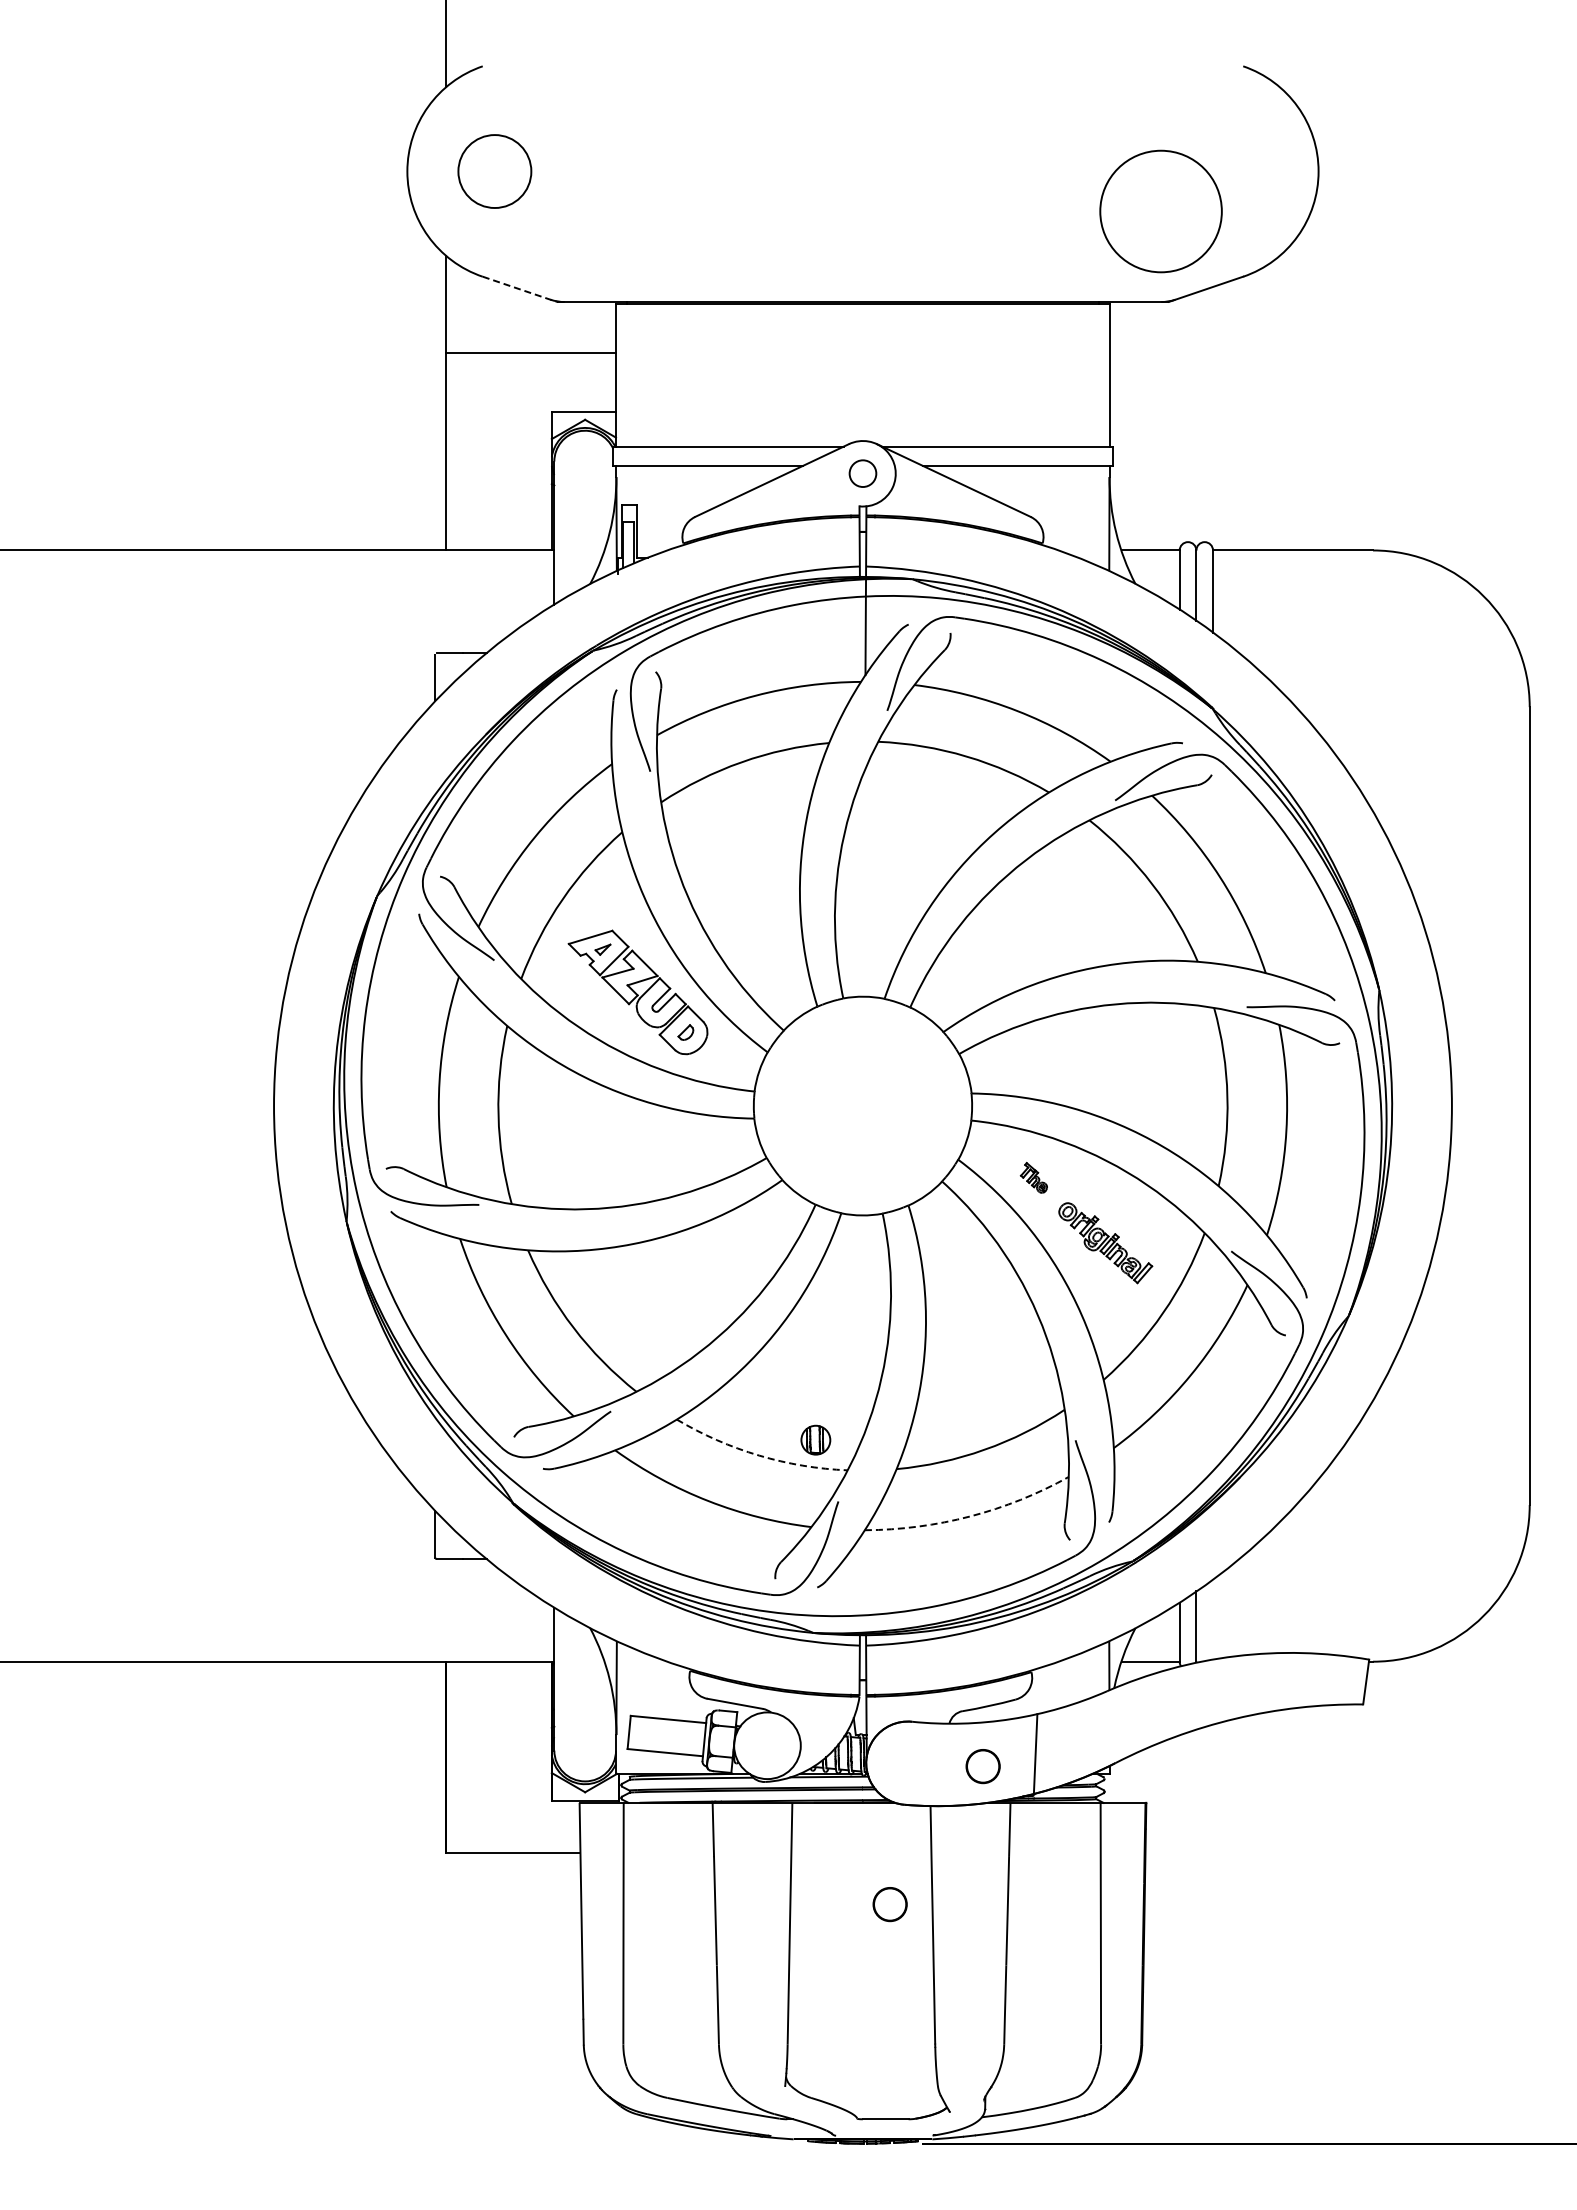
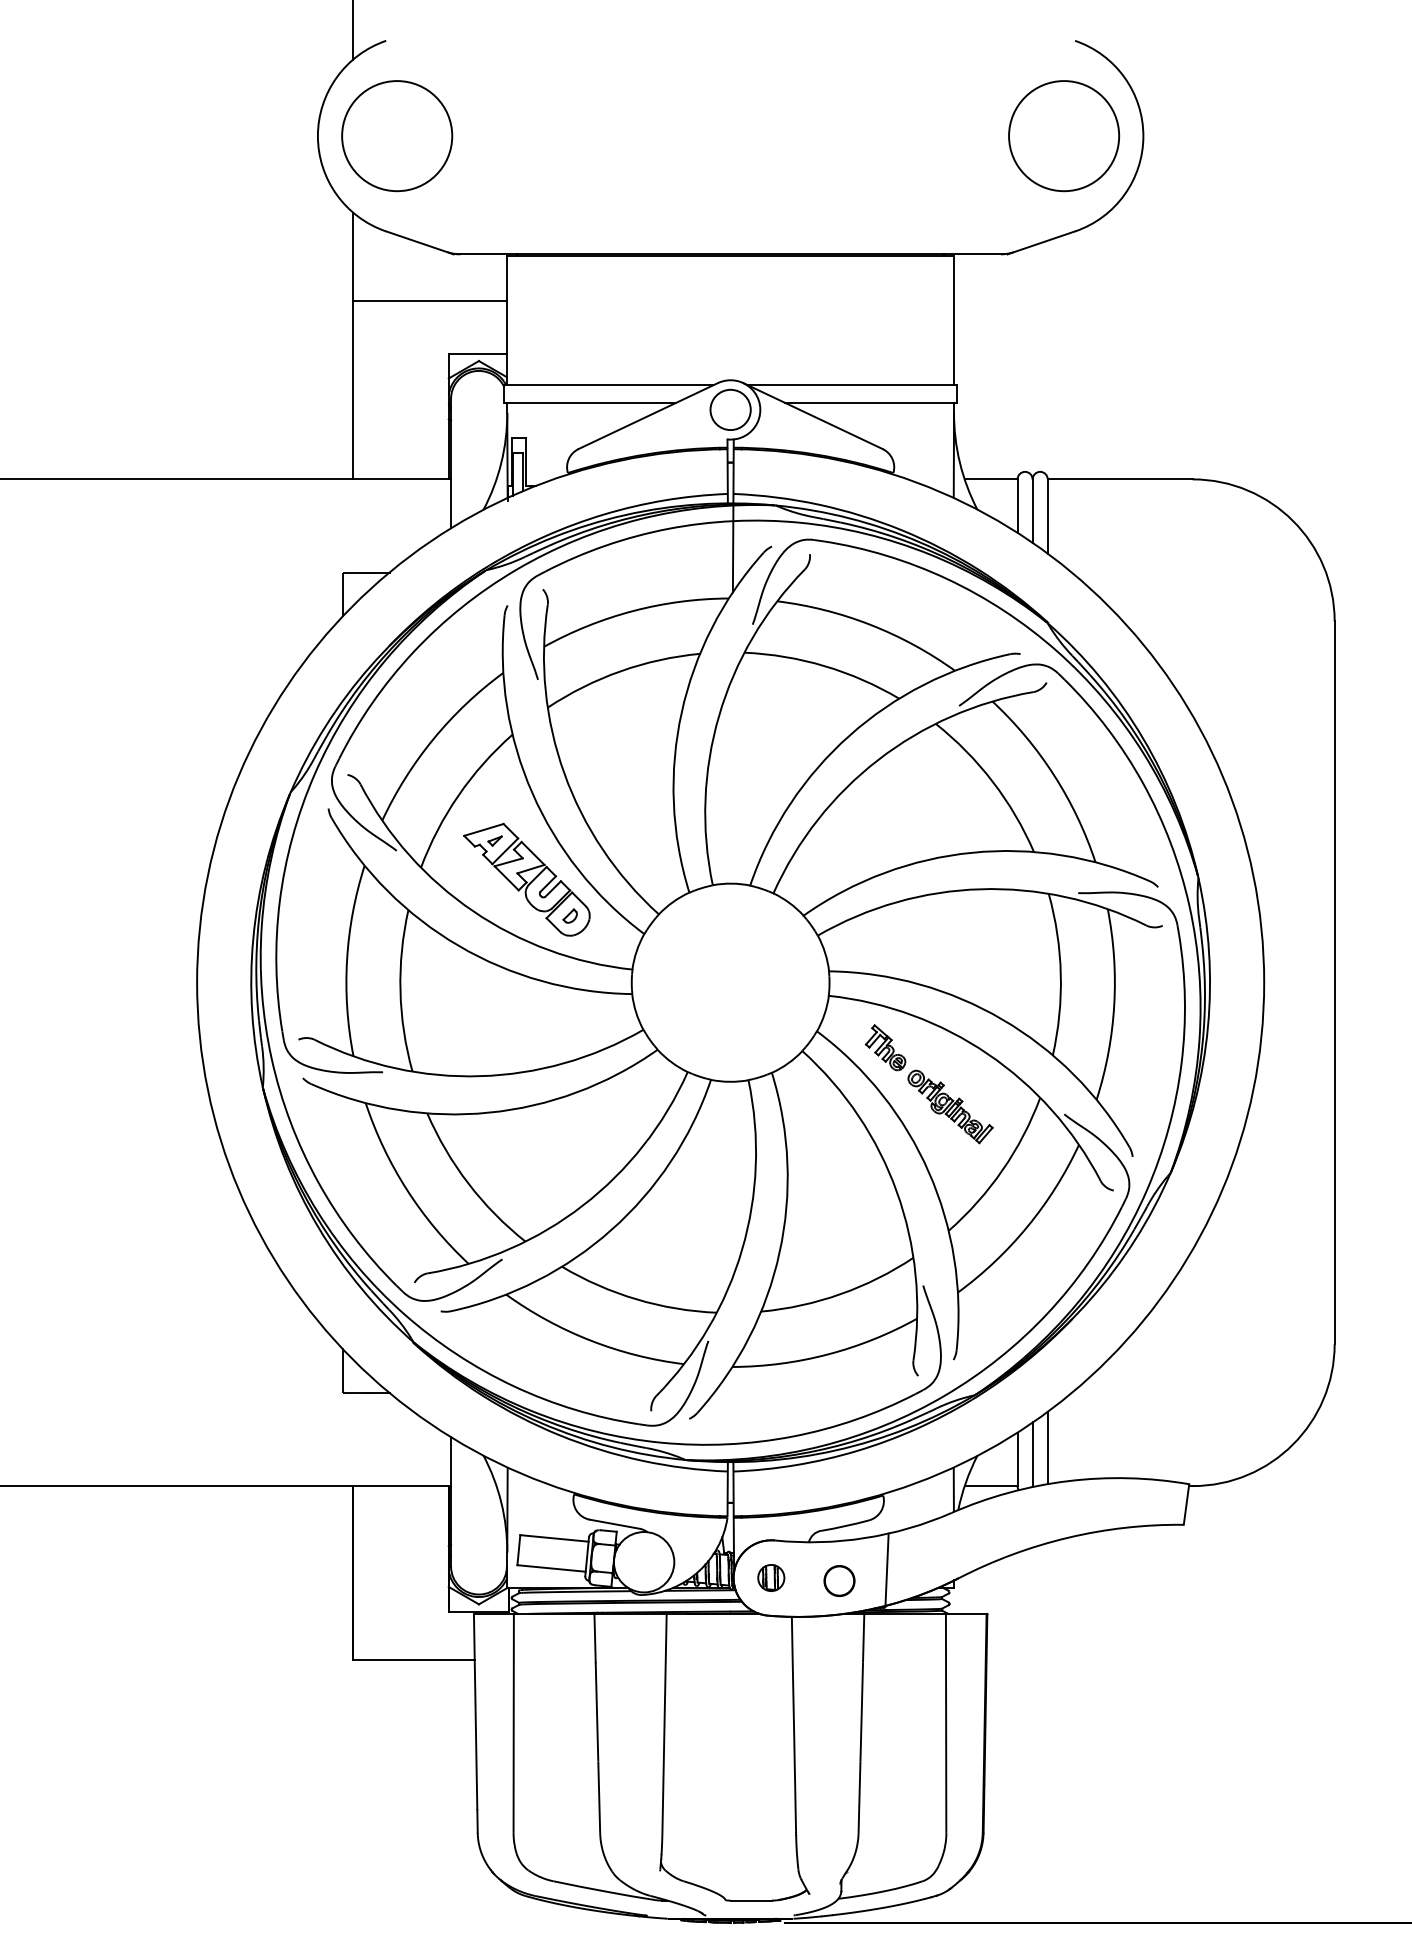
circle: (494, 171) -> (396, 136), size x1.67
circle: (1160, 211) -> (1063, 136), moved
line: (520, 289) -> (420, 243), dashed -> solid
circle: (862, 473) -> (730, 409), size x1.67
part: (1033, 1177) -> (885, 1047), size x1.67
part: (815, 1439) -> (770, 1577), moved
arc: (759, 1455) -> (636, 1299), dashed -> solid
arc: (970, 1516) -> (828, 1354), dashed -> solid
line: (1213, 1619) -> (1048, 1447), added
circle: (889, 1904) -> (754, 1706), removed

